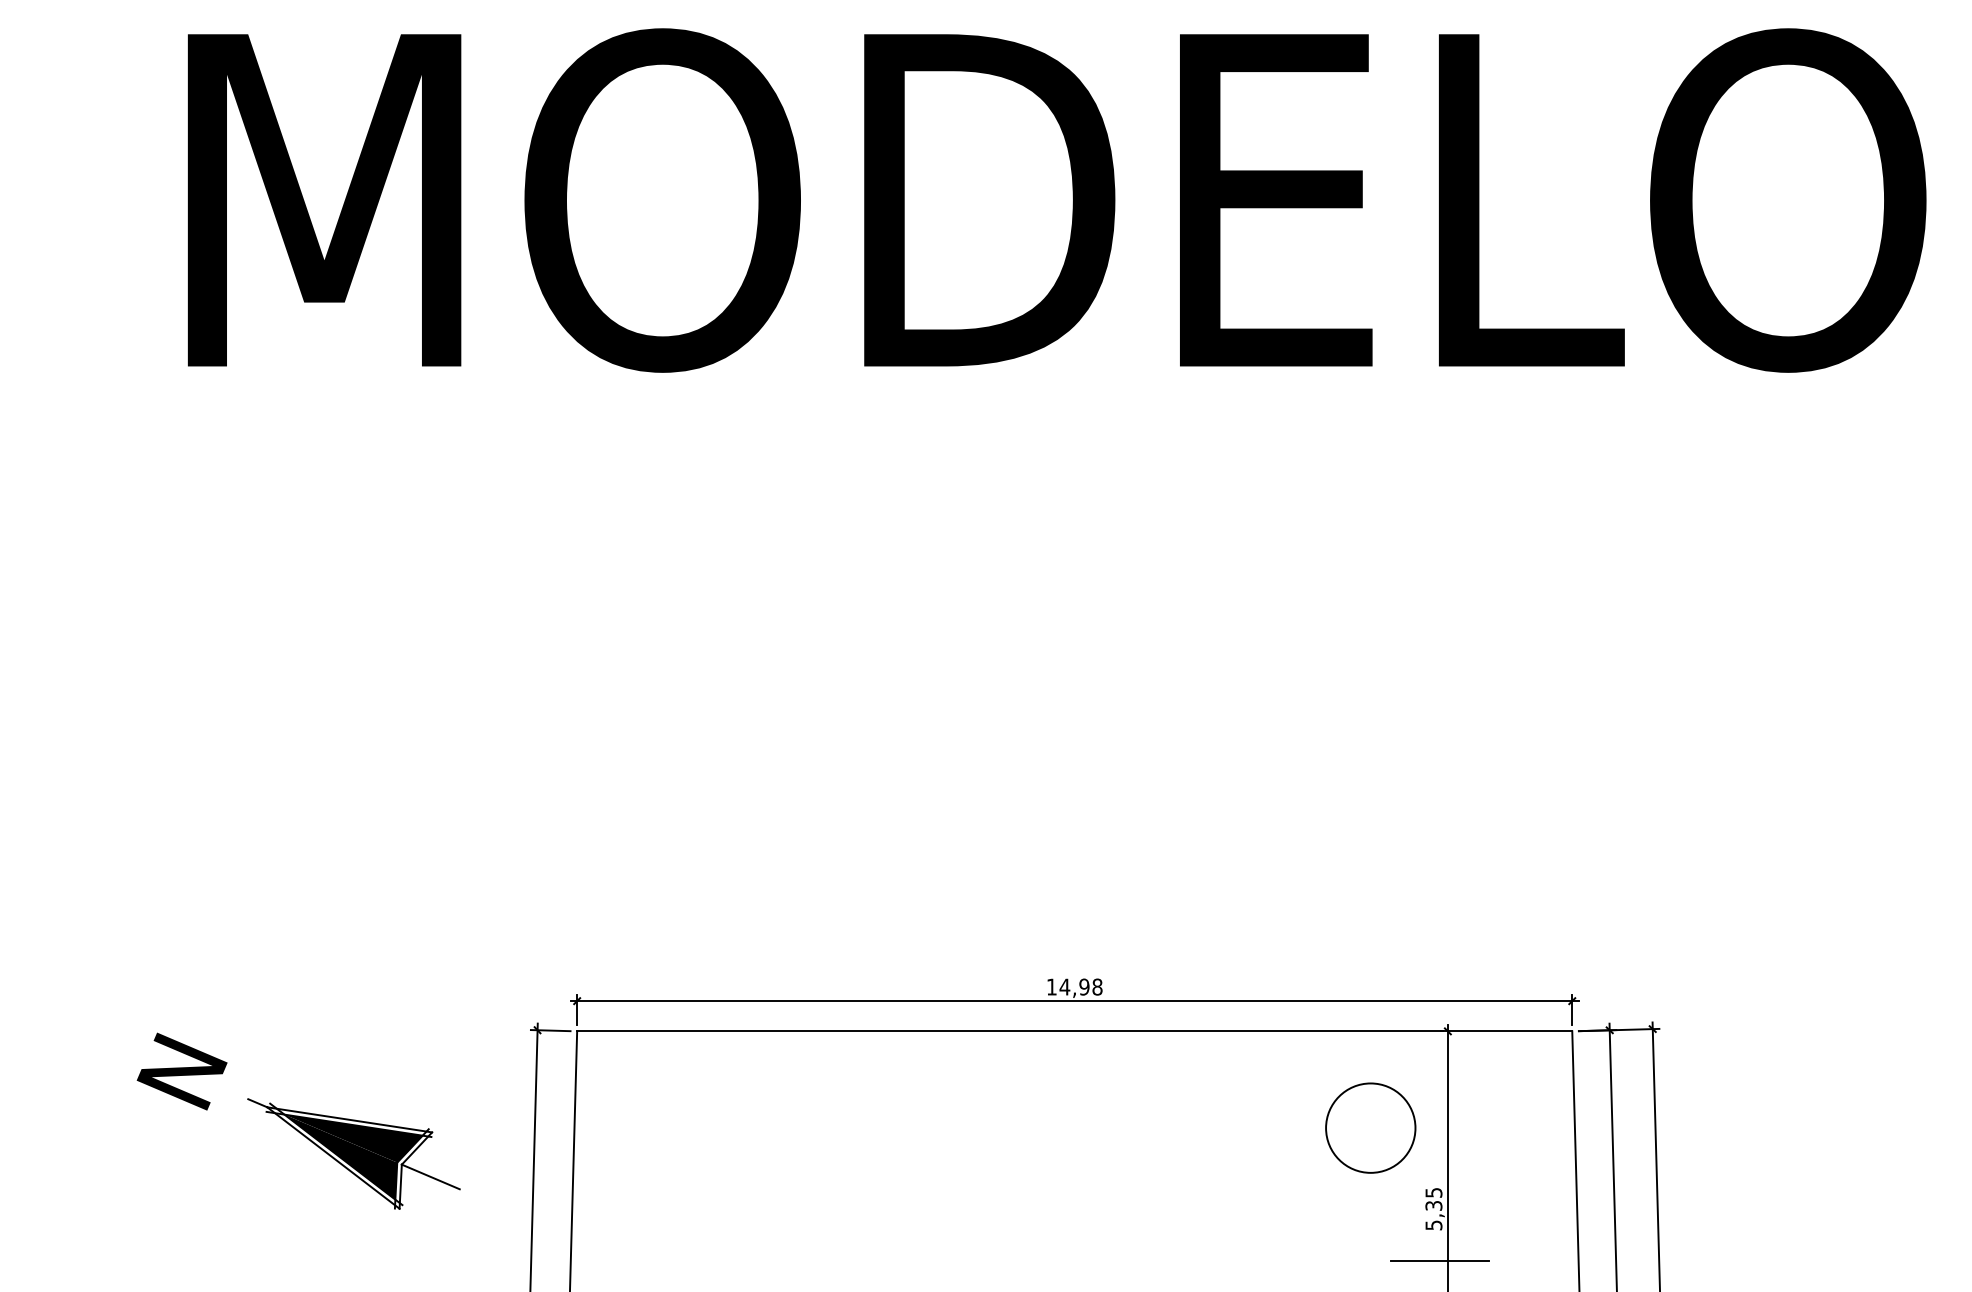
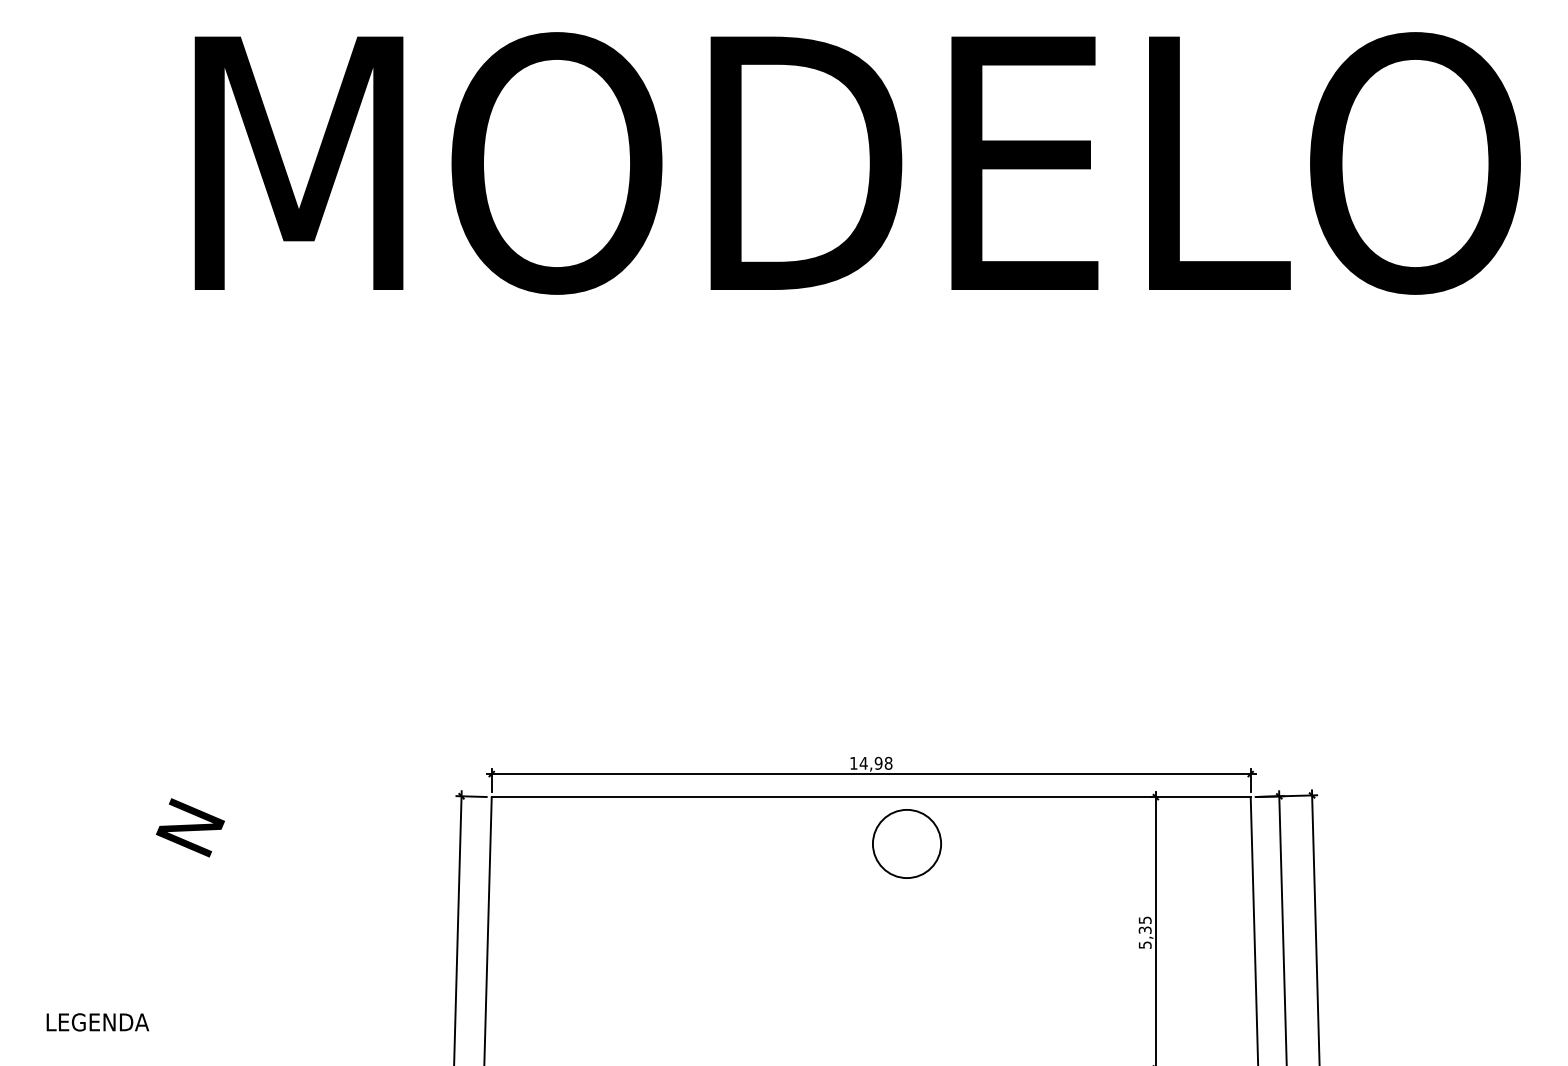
circle: (1370, 1127) -> (906, 843), moved
part: (353, 1153) -> (321, 890), removed
line: (1439, 1259) -> (1149, 971), removed

